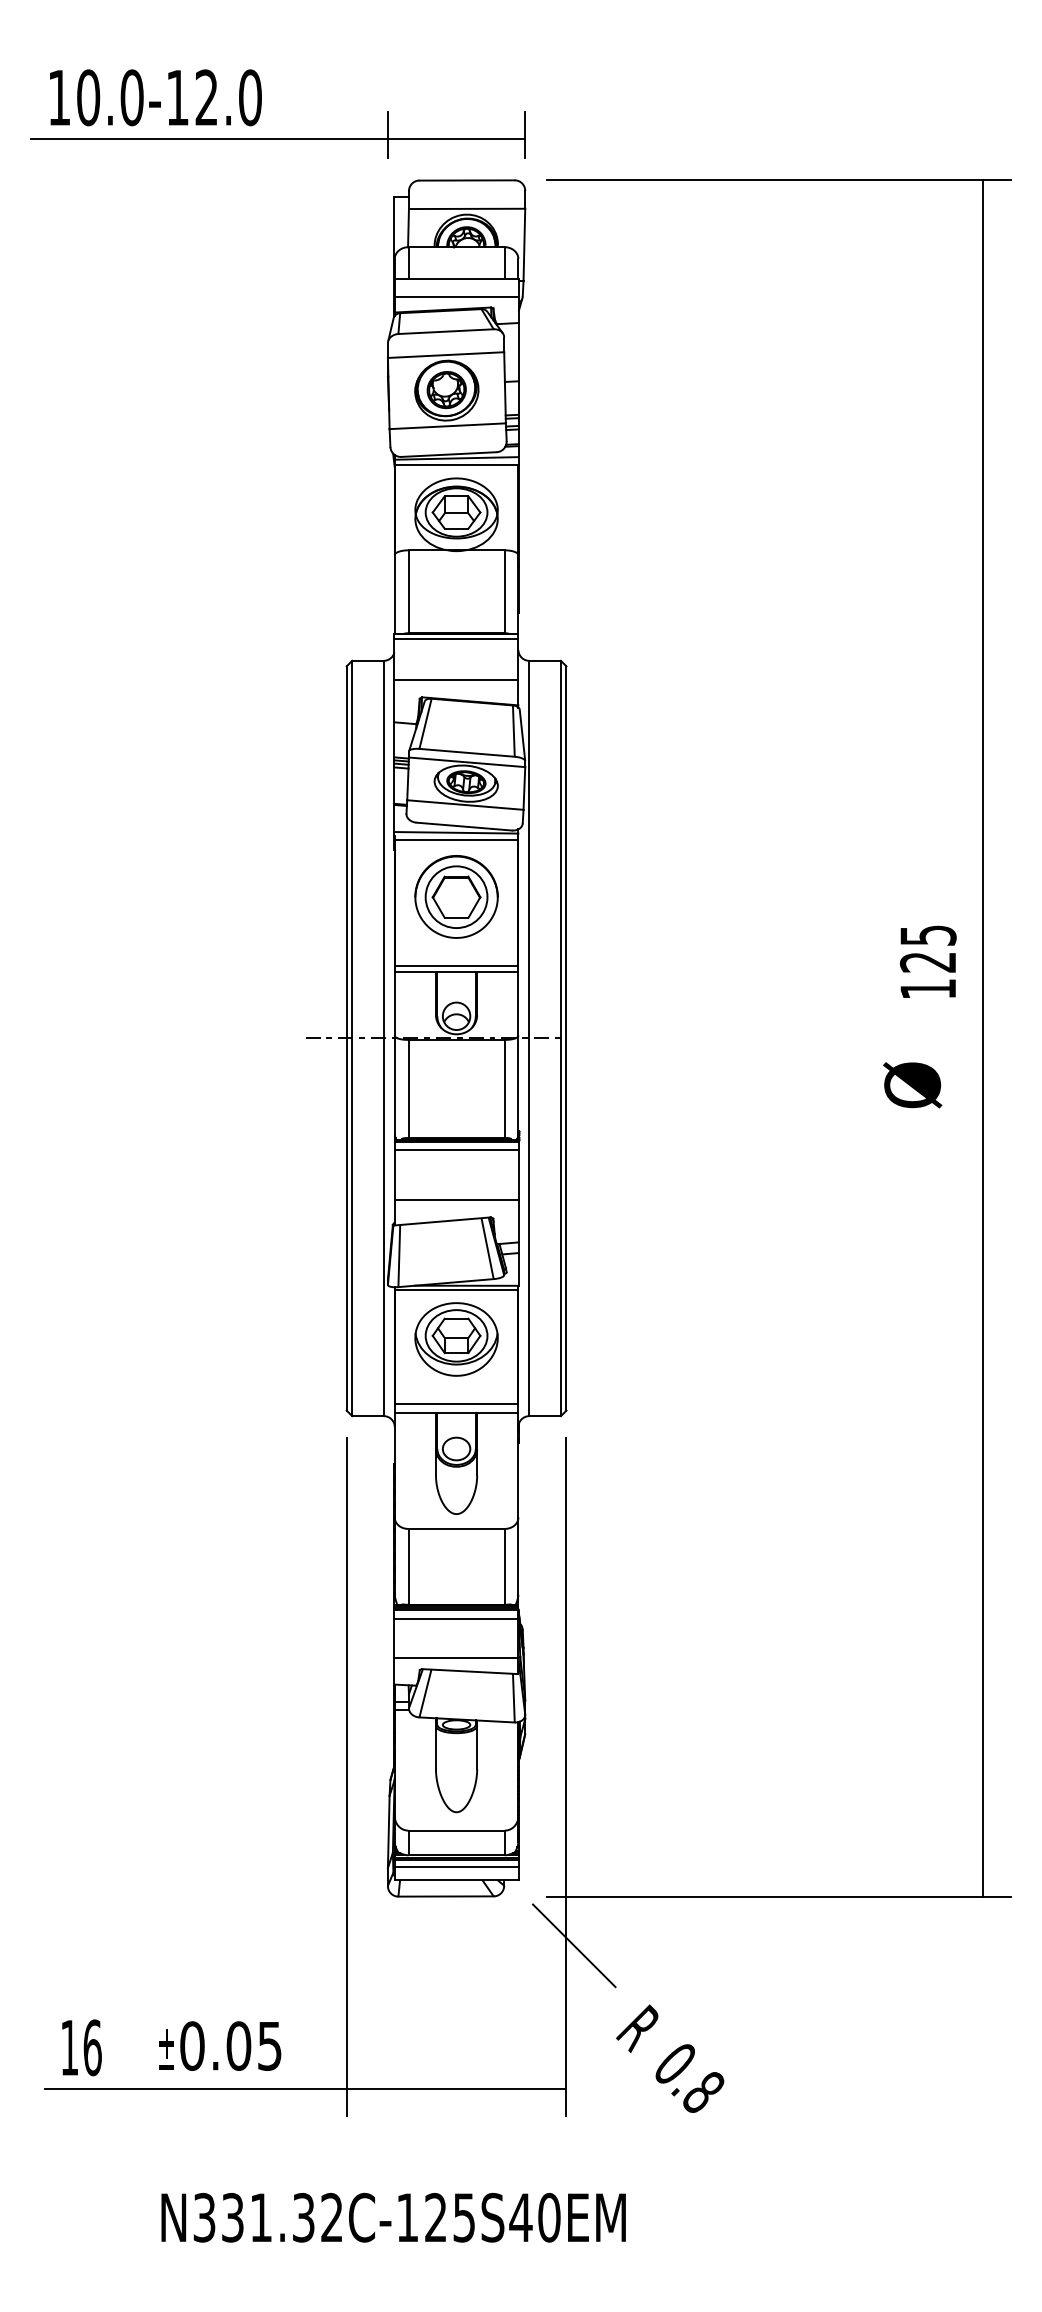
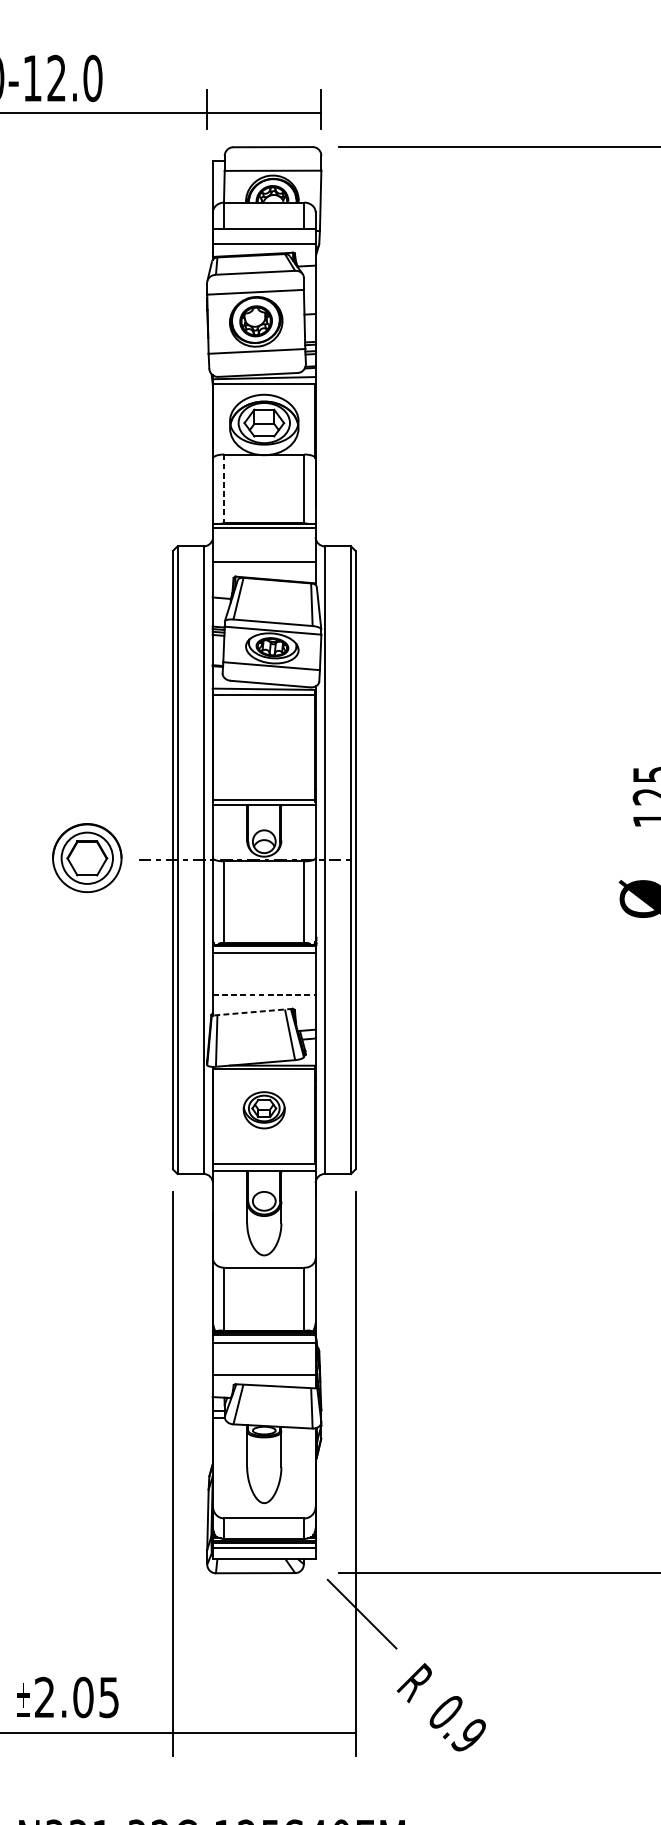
line: (408, 592) -> (224, 489), solid -> dashed
part: (456, 896) -> (87, 857), moved
line: (456, 1200) -> (264, 994), solid -> dashed
line: (442, 1221) -> (252, 1012), solid -> dashed
part: (456, 1339) -> (264, 1110), size x0.6
text: (192, 2045) -> (44, 1697), 0.05 -> 2.05
text: (702, 2092) -> (468, 1736), 0.8 -> 0.9

